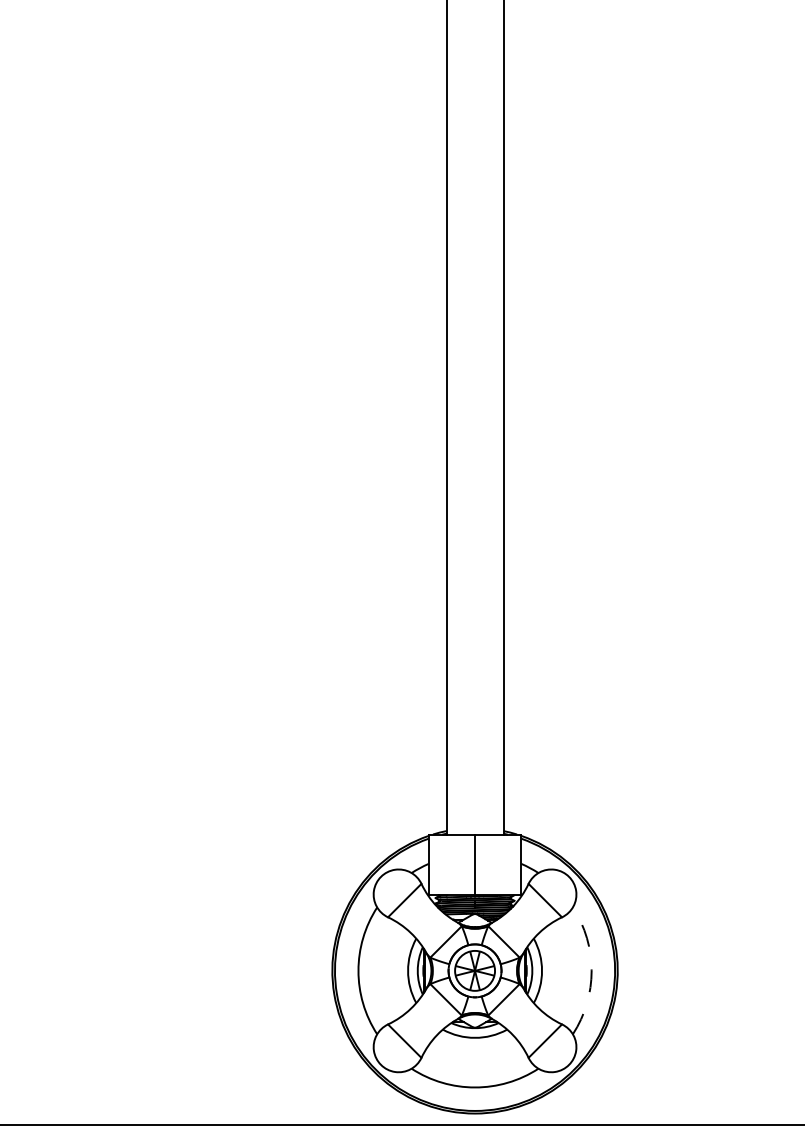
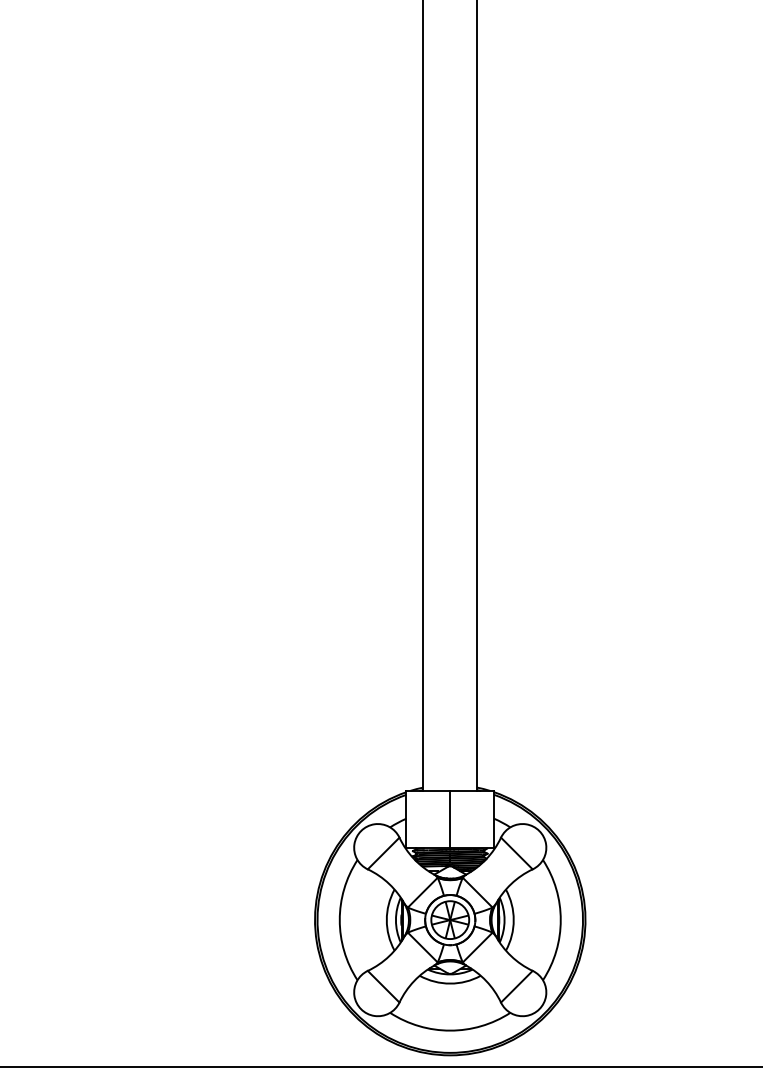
arc: (591, 971) -> (560, 920), dashed -> solid

